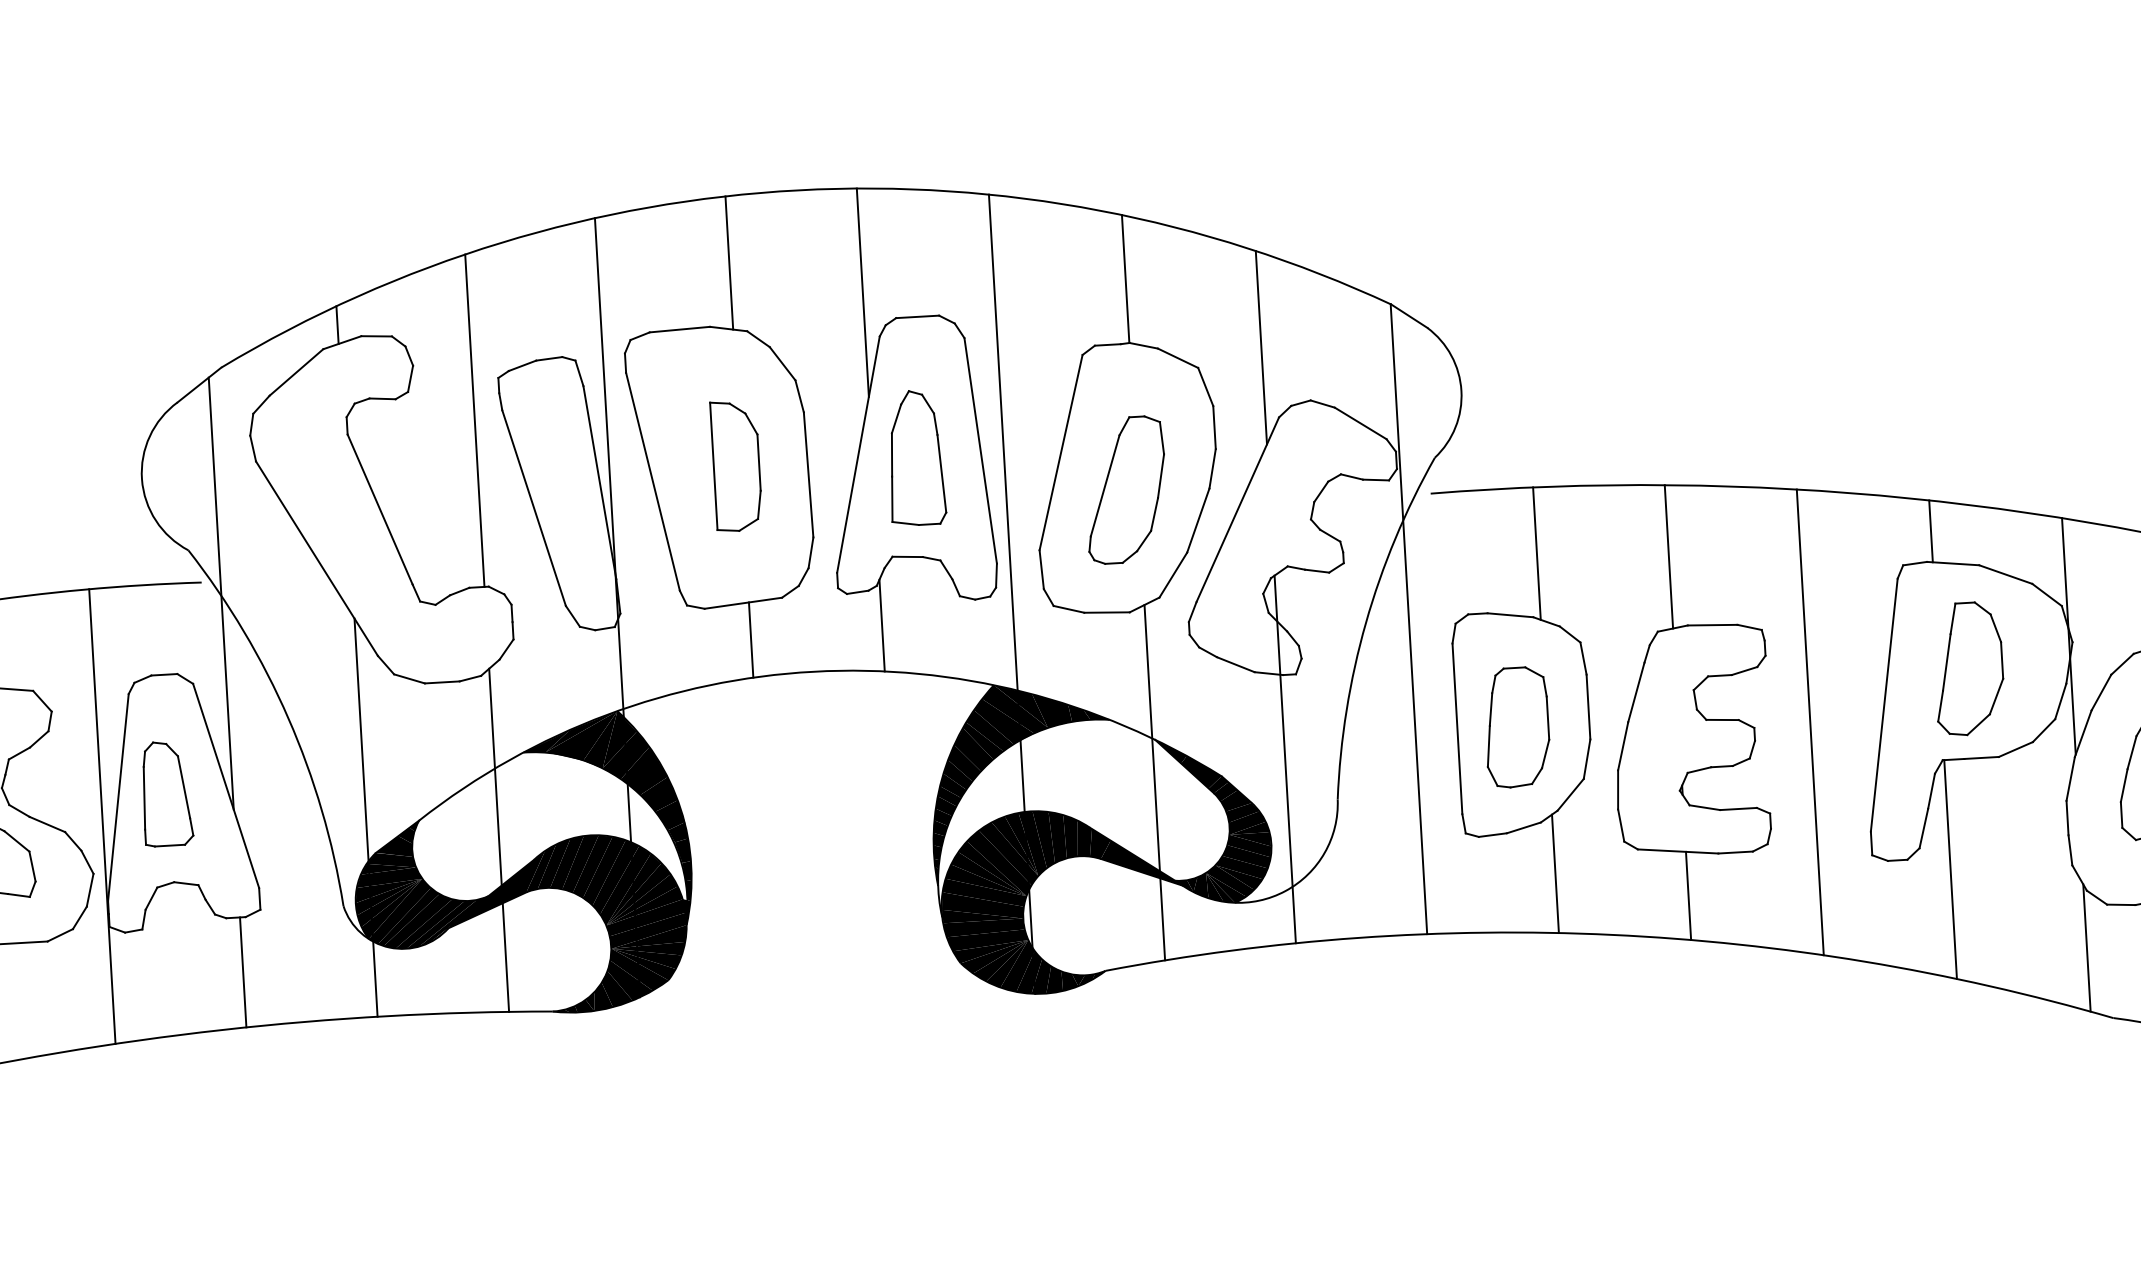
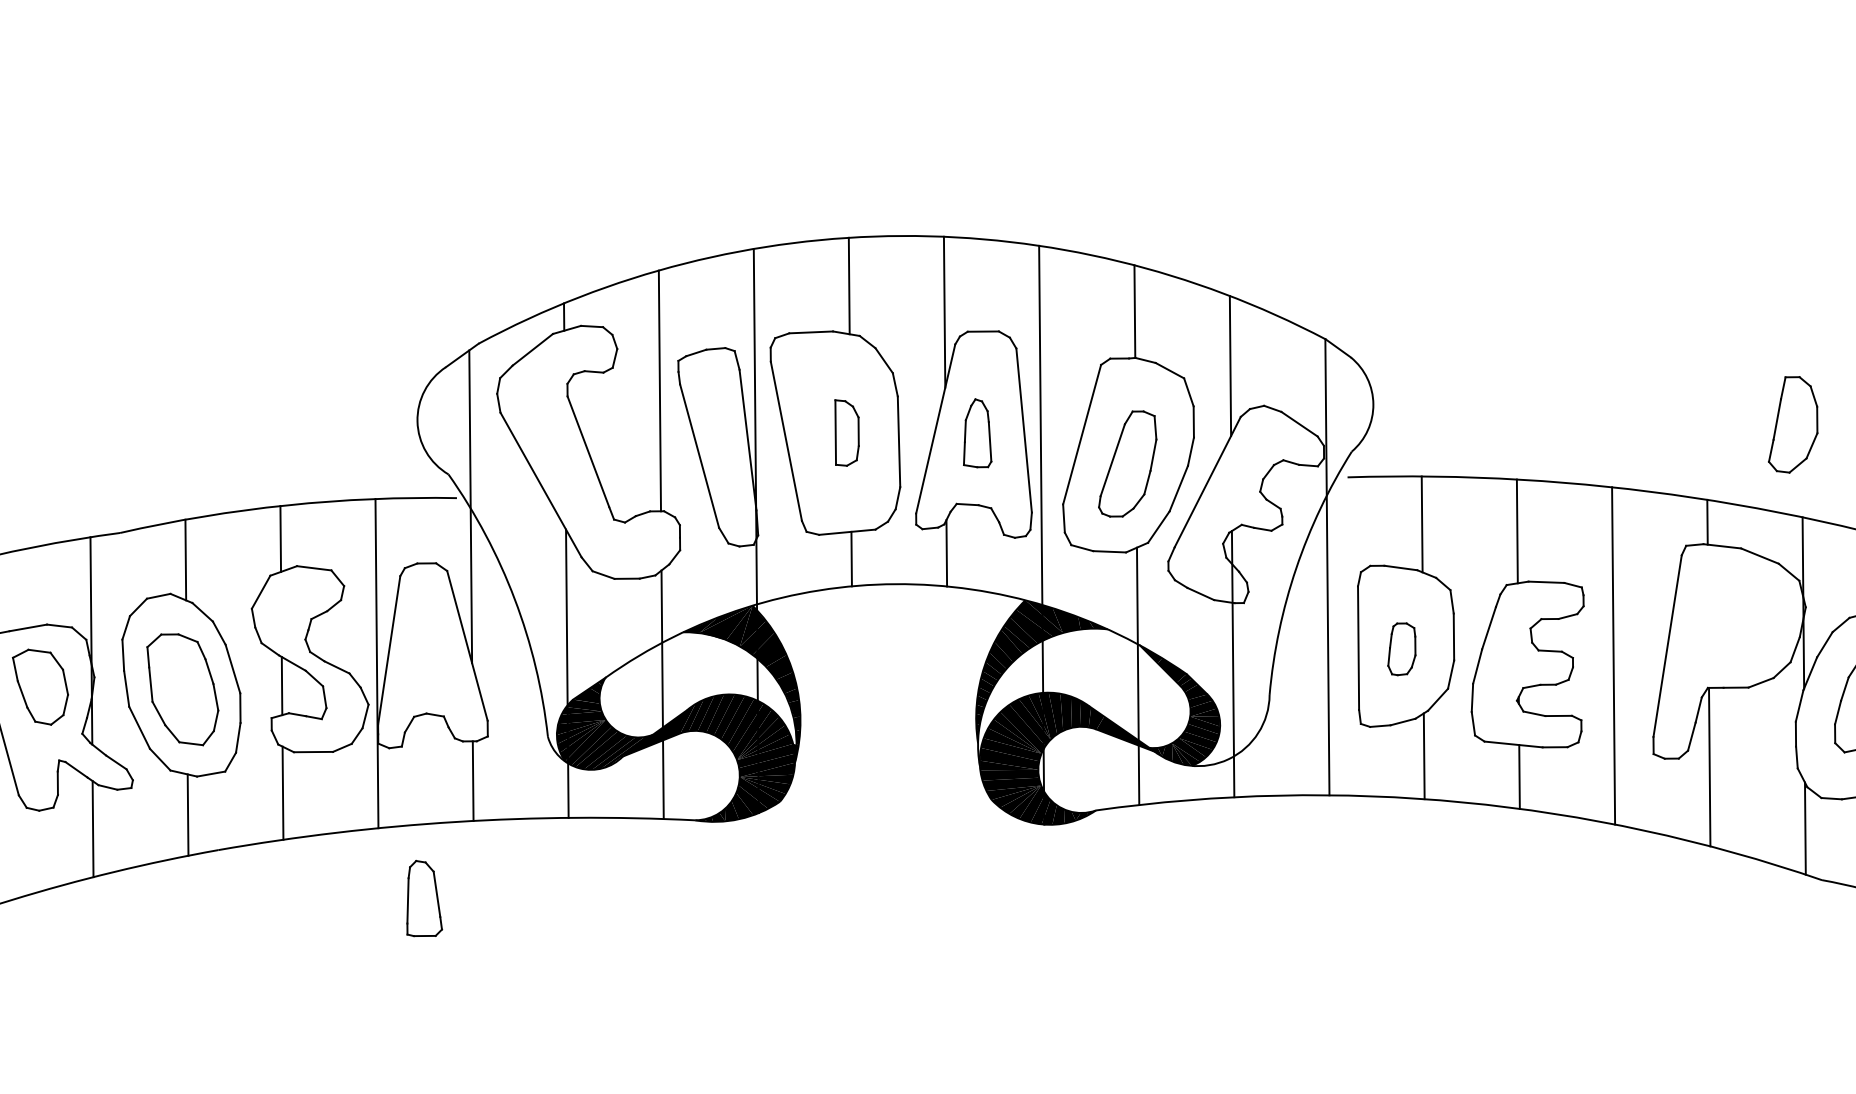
part: (916, 456) -> (977, 432), size x0.7
part: (735, 465) -> (846, 432), size x0.7
part: (1969, 668) -> (1793, 424), moved
part: (1516, 727) -> (1401, 649), size x0.6
part: (167, 793) -> (424, 898), moved

